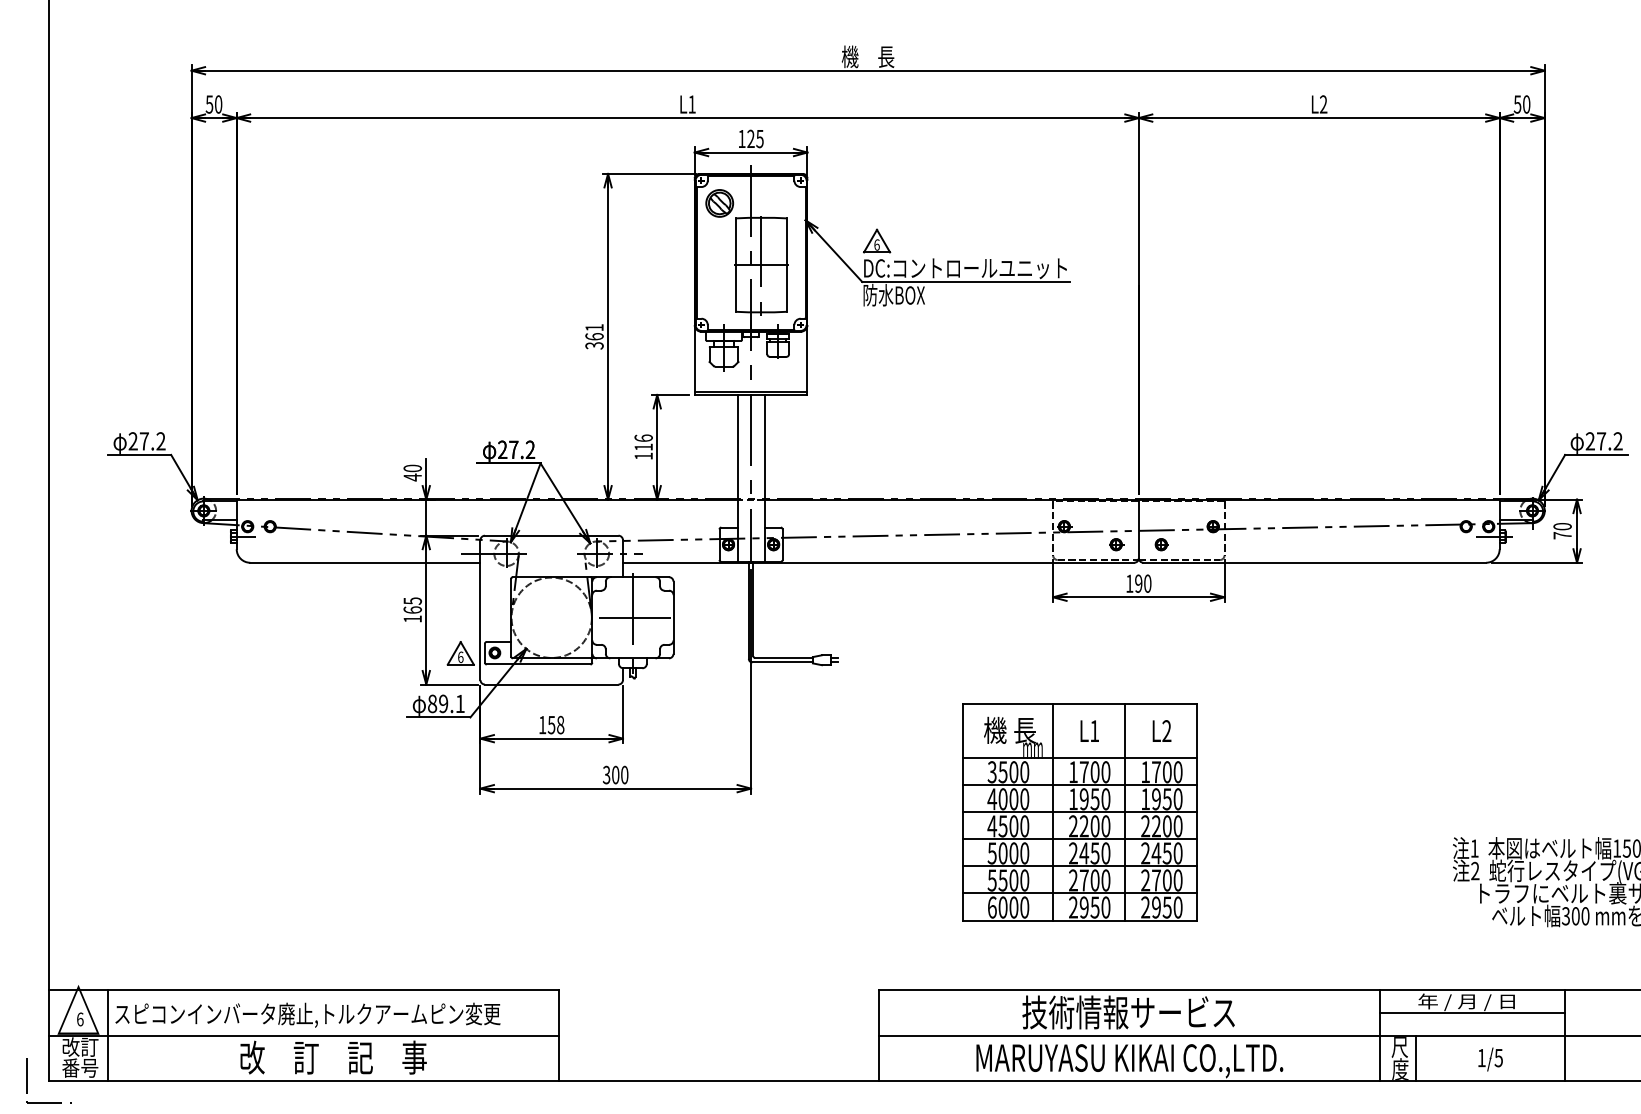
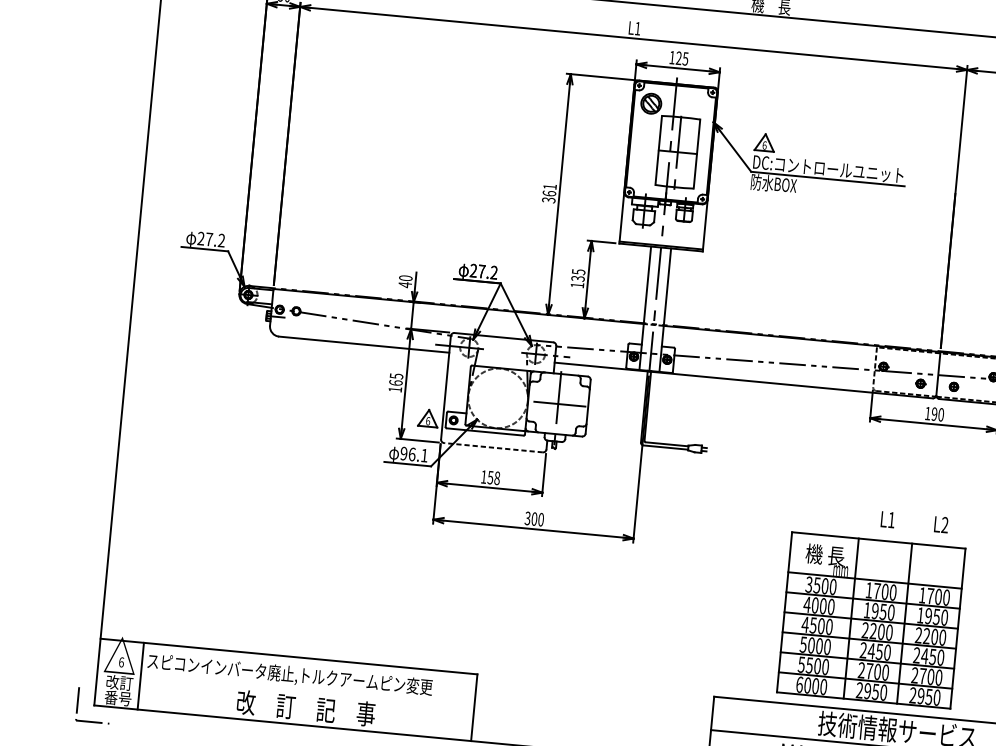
text: (643, 442) -> (578, 275), 116 -> 135
line: (551, 684) -> (493, 447), solid -> dashed
text: (438, 703) -> (408, 453), 89.1 -> 96.1
part: (1079, 812) -> (870, 620), moved
line: (303, 1035) -> (285, 689), removed

